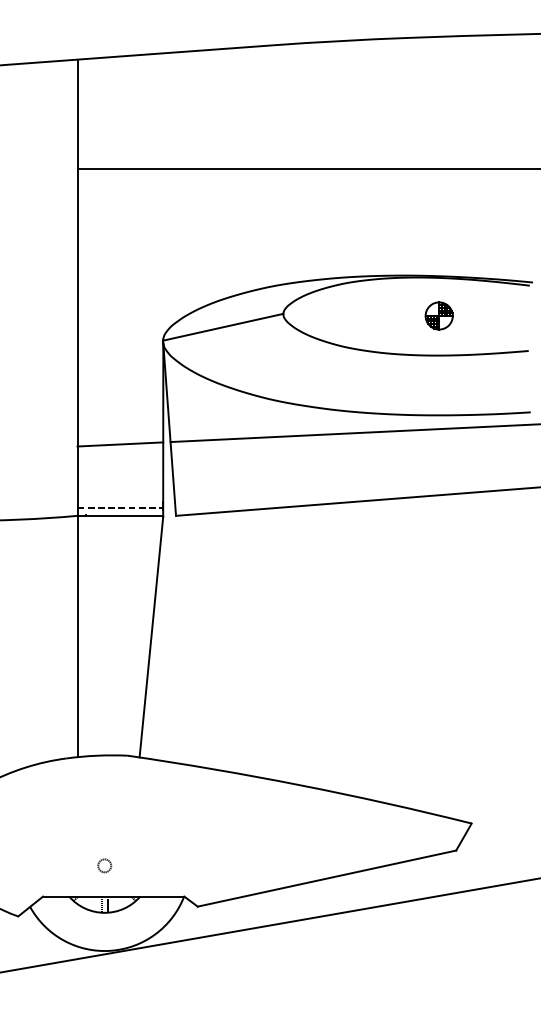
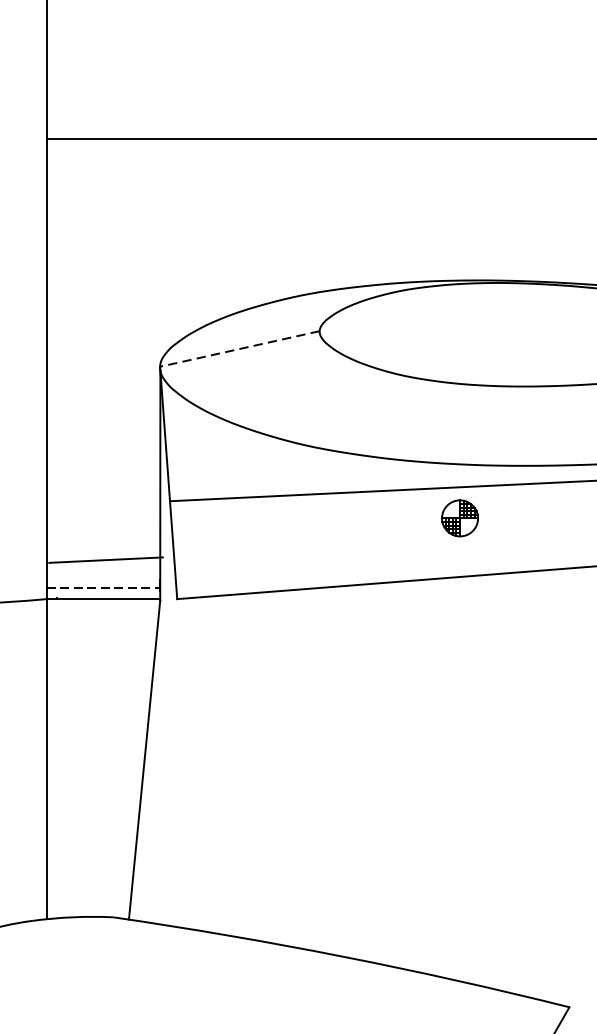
part: (438, 315) -> (459, 517), moved
line: (223, 327) -> (240, 349), solid -> dashed
line: (120, 444) -> (106, 560), moved

